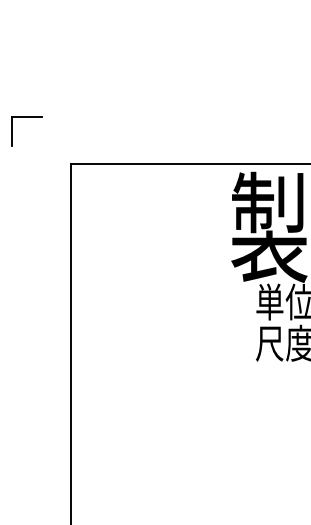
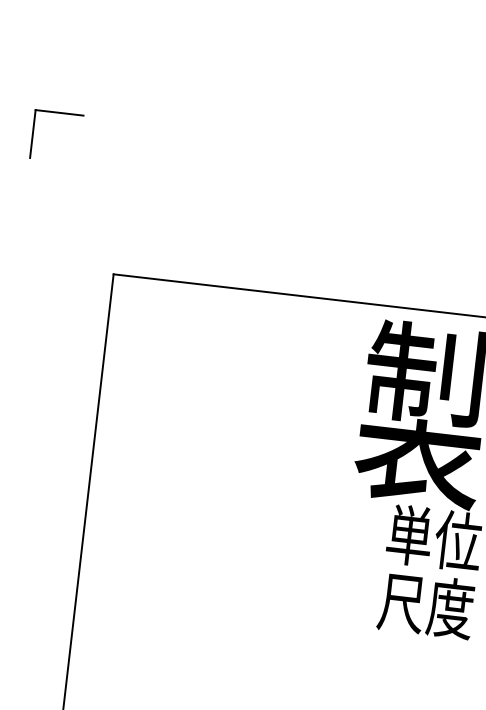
part: (26, 117) -> (58, 114), moved

